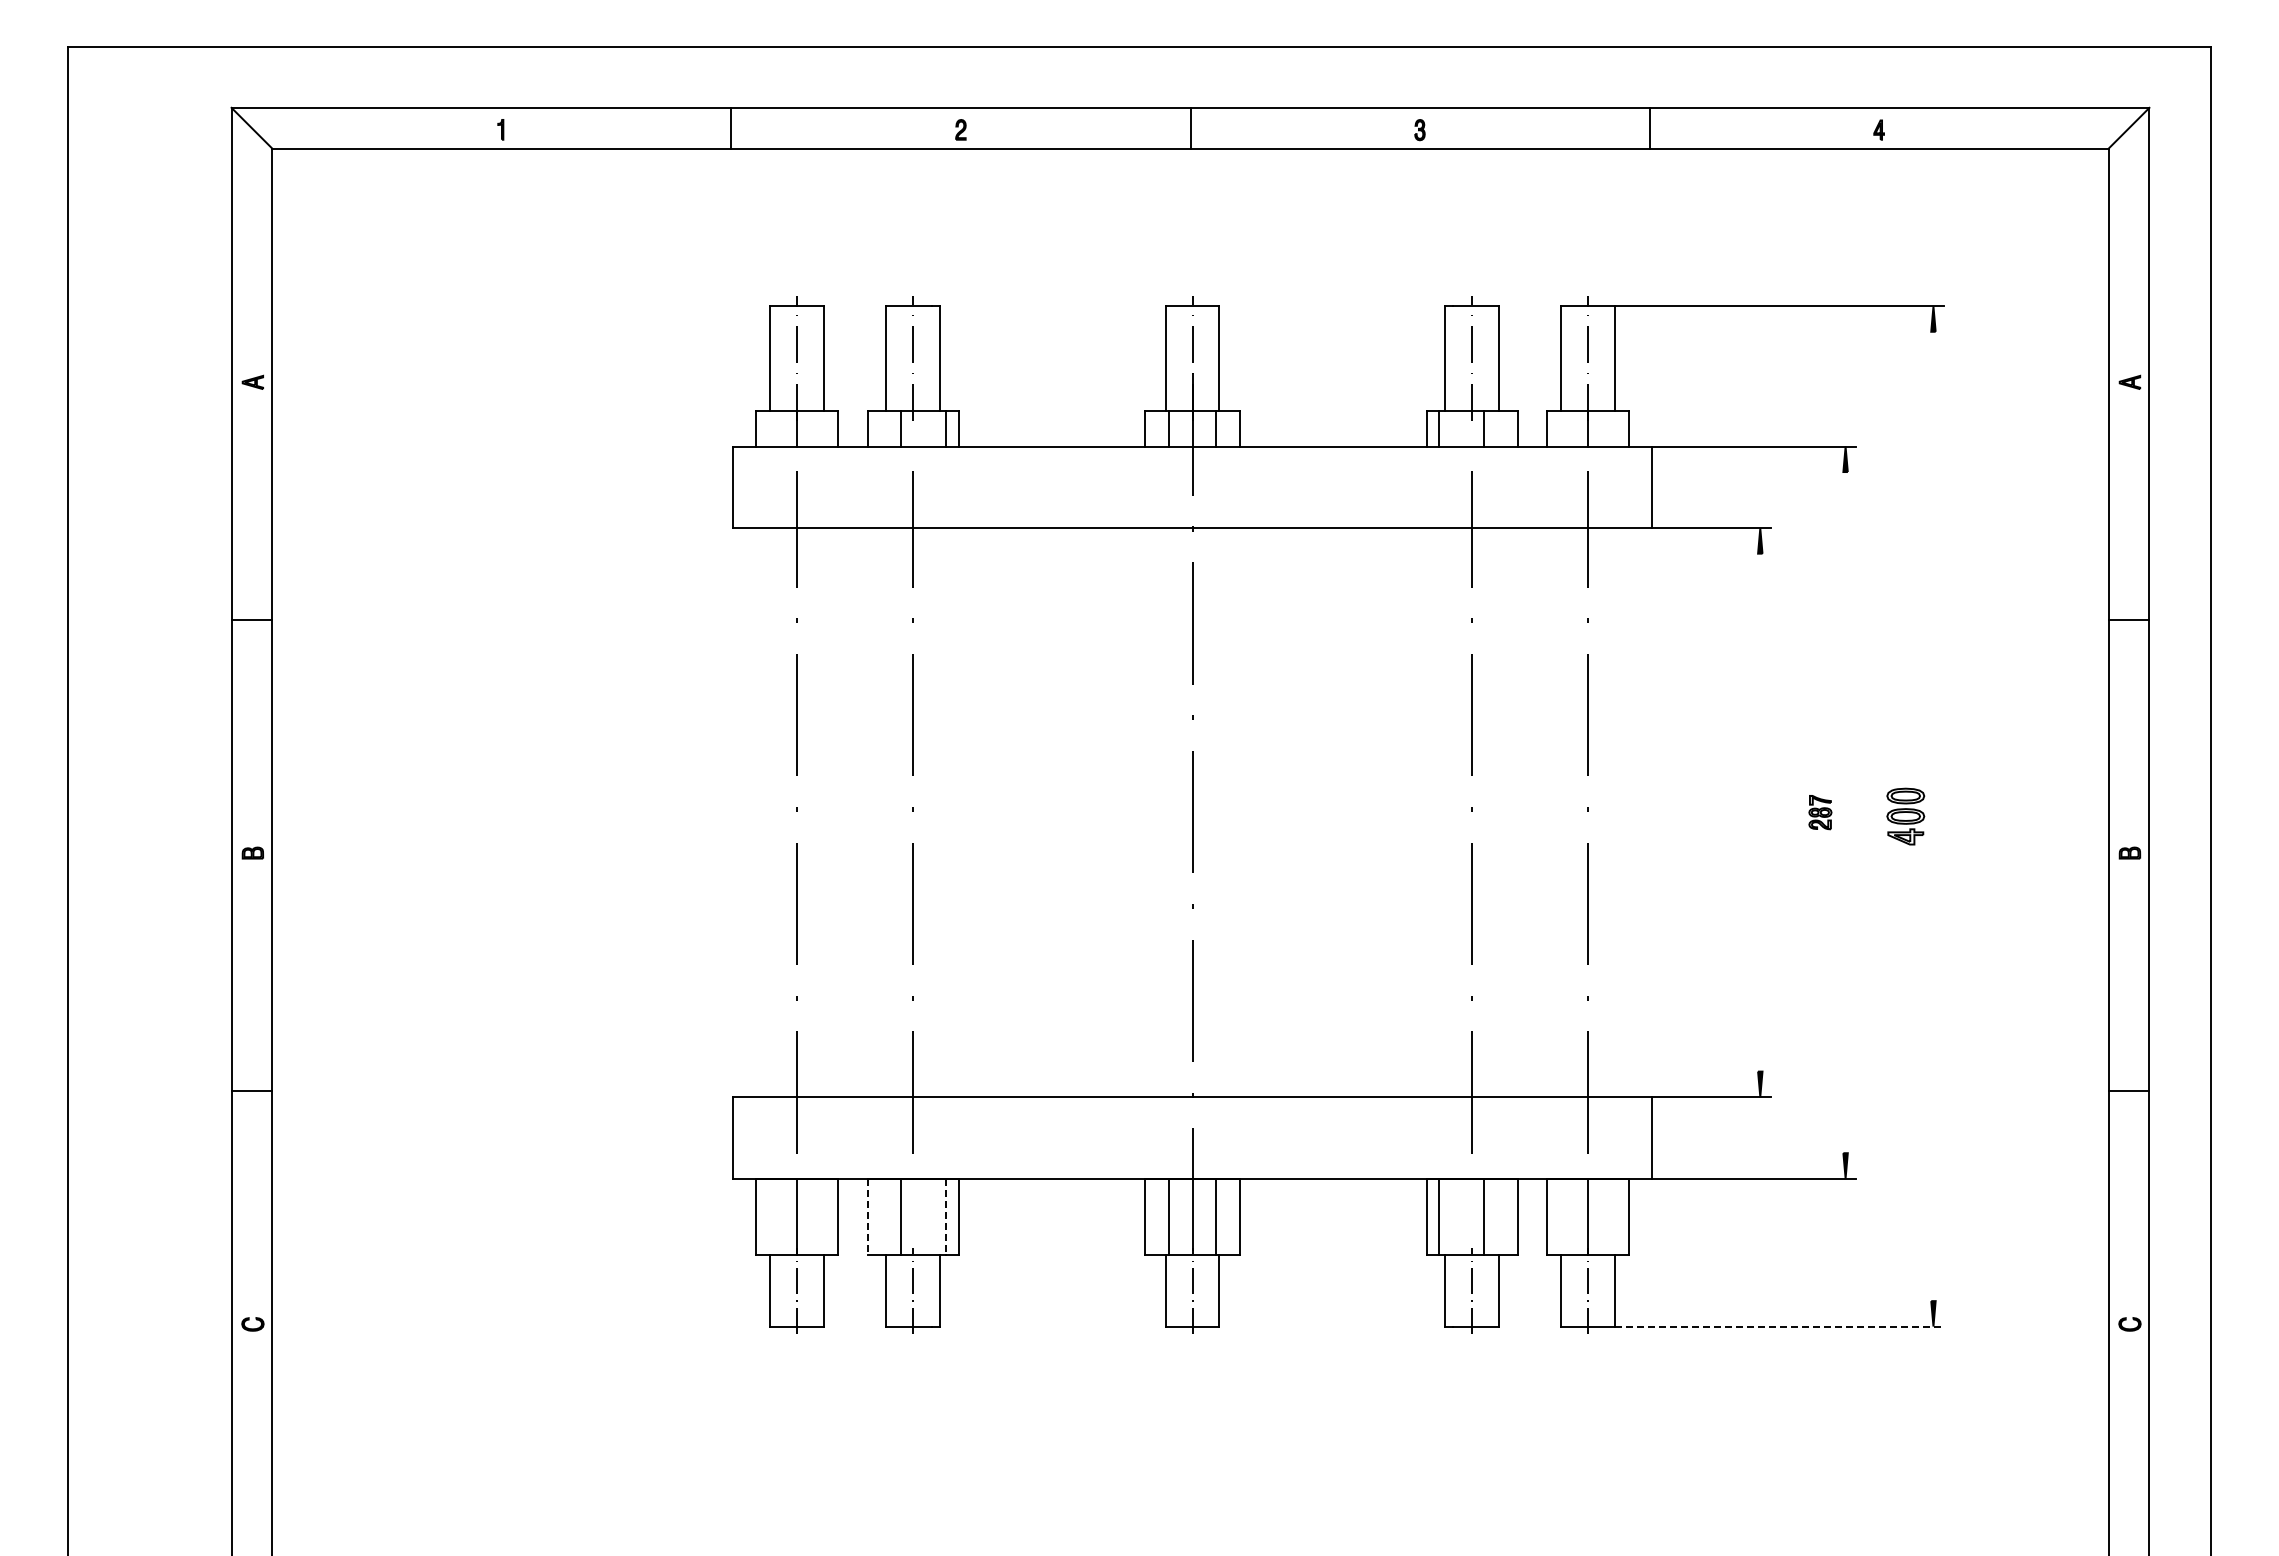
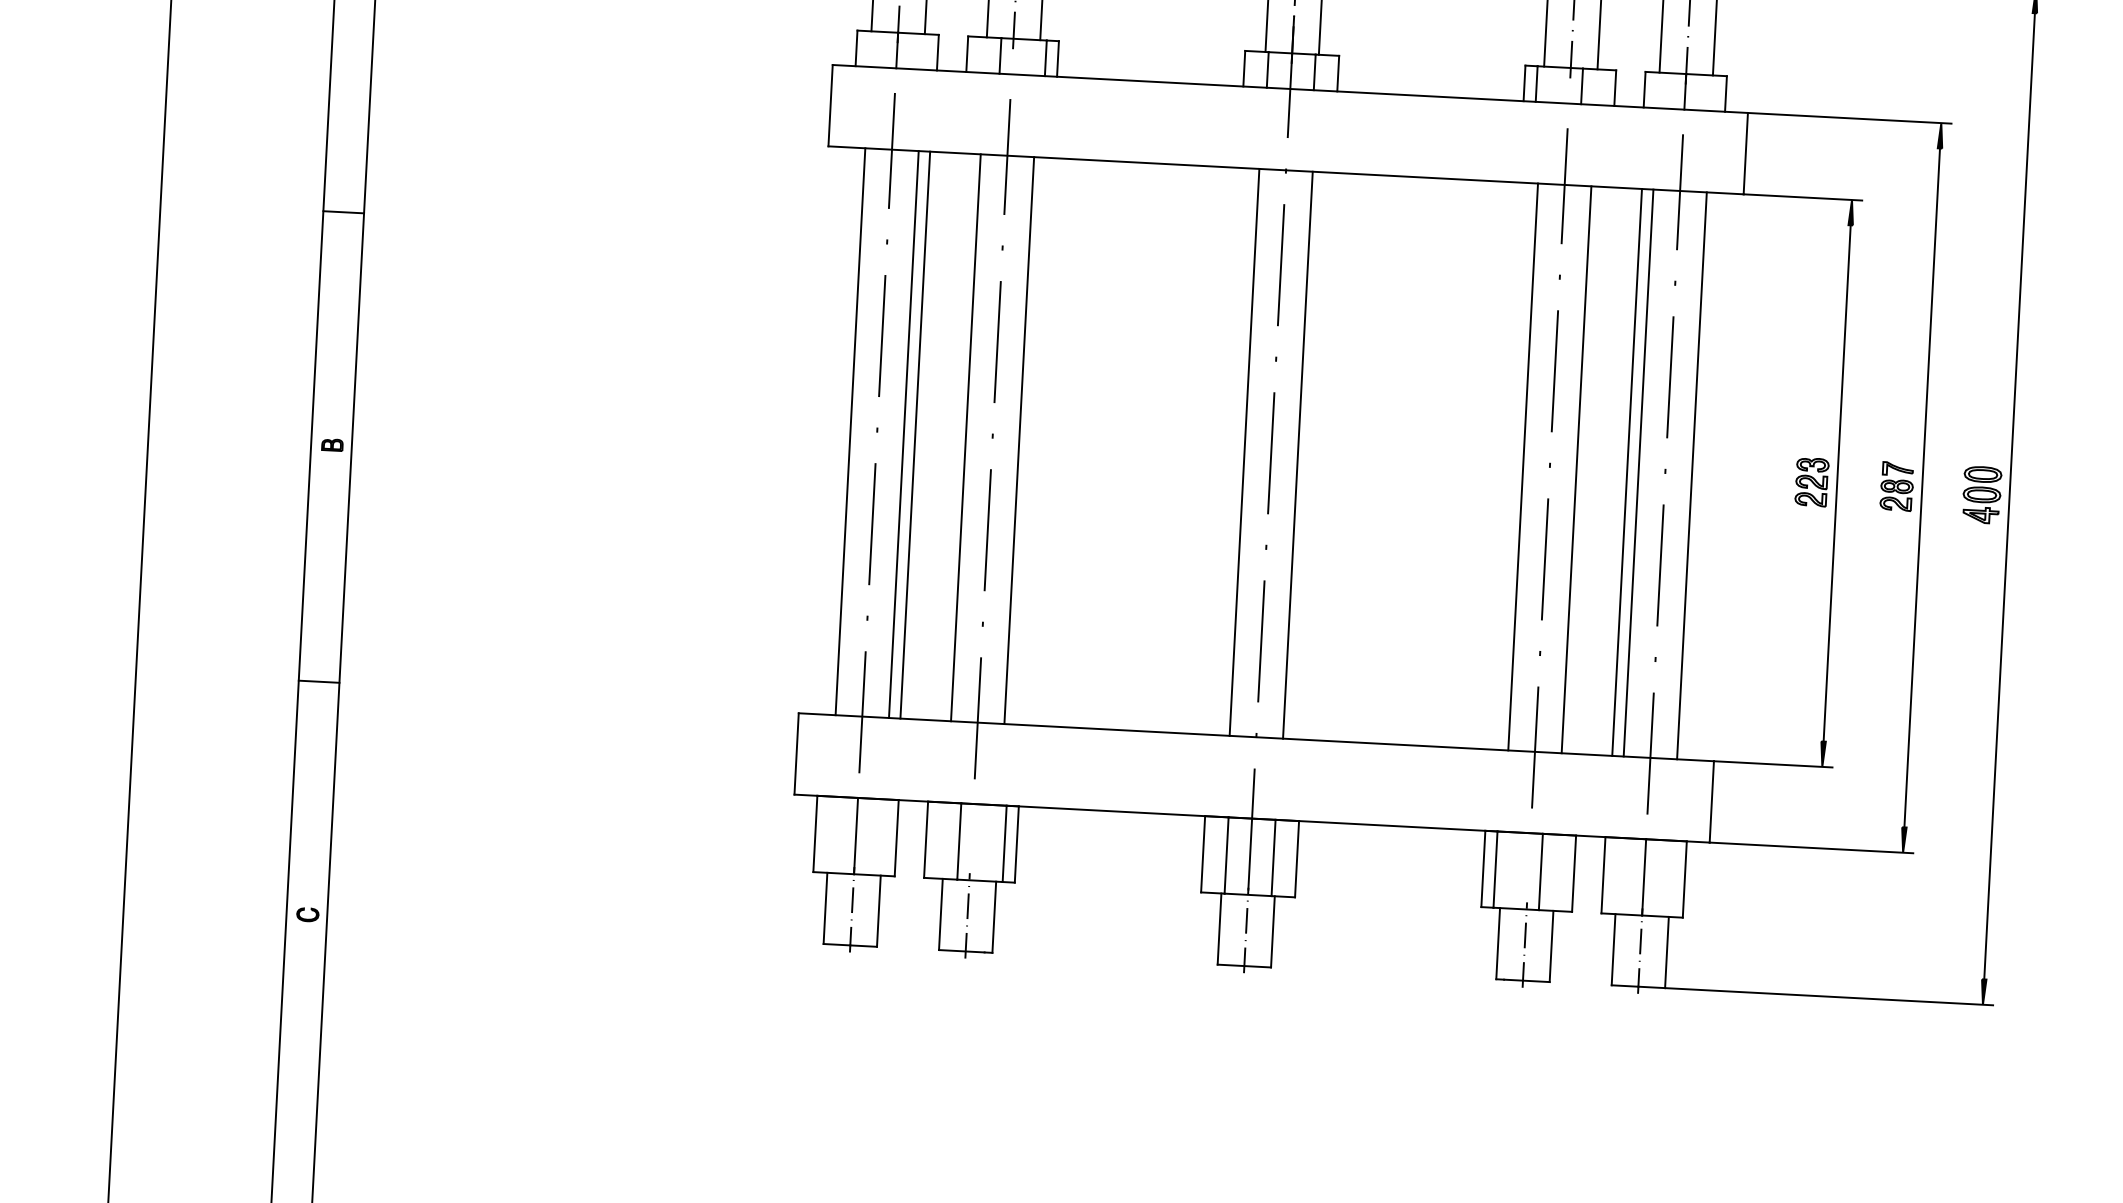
line: (770, 812) -> (850, 431), added
line: (824, 812) -> (904, 434), added
line: (835, 812) -> (915, 435), added
line: (886, 812) -> (966, 437), added
line: (939, 812) -> (1018, 440), added
line: (1165, 812) -> (1244, 452), added
line: (1219, 812) -> (1298, 455), added
line: (1445, 812) -> (1523, 466), added
line: (1498, 812) -> (1576, 469), added
line: (1549, 812) -> (1627, 472), added
line: (1561, 812) -> (1639, 472), added
line: (1614, 812) -> (1691, 475), added
part: (1734, 812) -> (1811, 481), added
line: (1760, 812) -> (1837, 483), added
part: (1820, 812) -> (1897, 486), size x1.43
line: (1845, 812) -> (1922, 487), added
line: (1933, 816) -> (2009, 496), added
line: (867, 1217) -> (926, 840), dashed -> solid
line: (946, 1217) -> (1004, 844), dashed -> solid
line: (1779, 1326) -> (1829, 996), dashed -> solid

